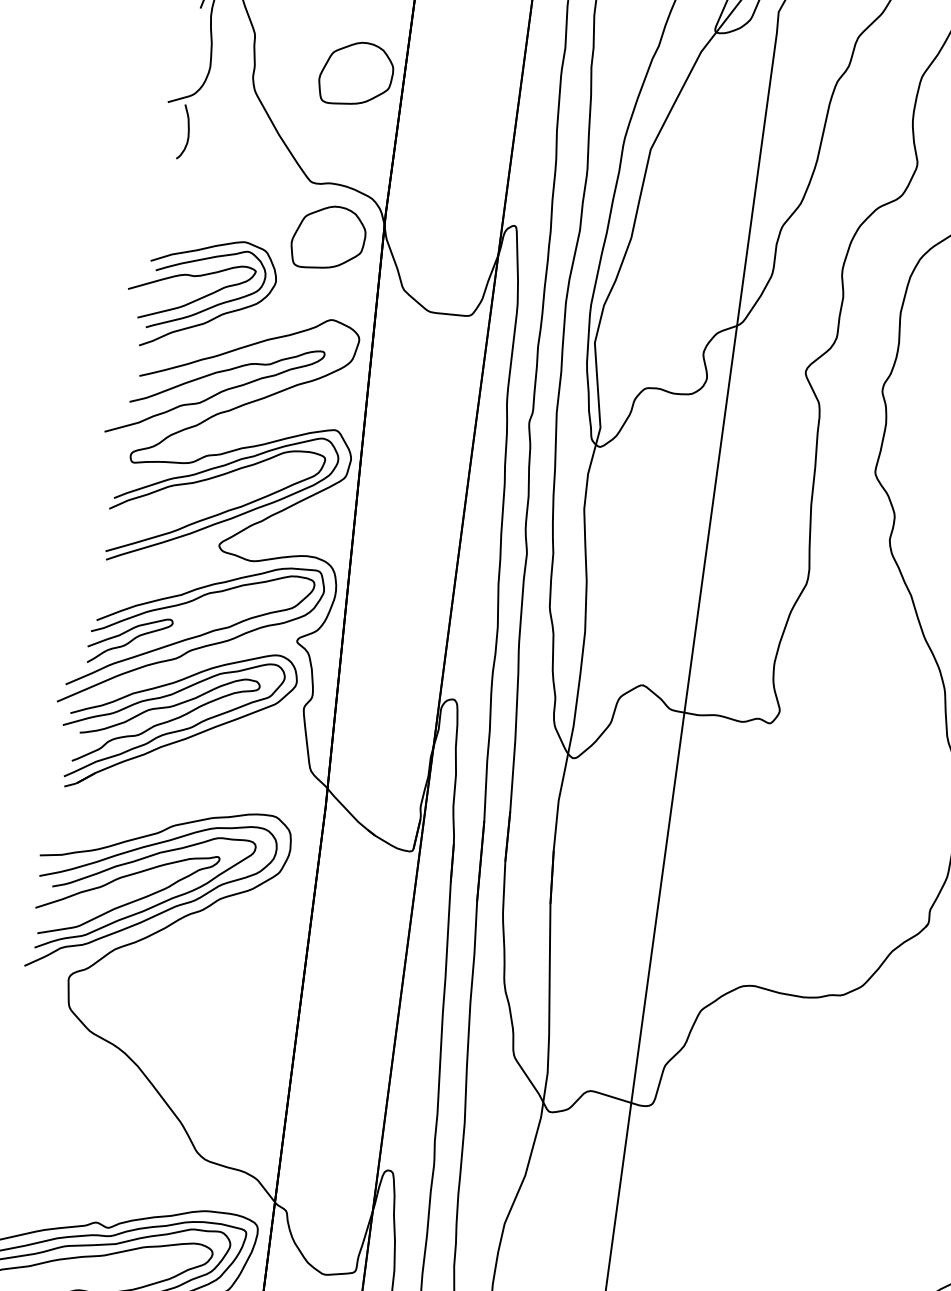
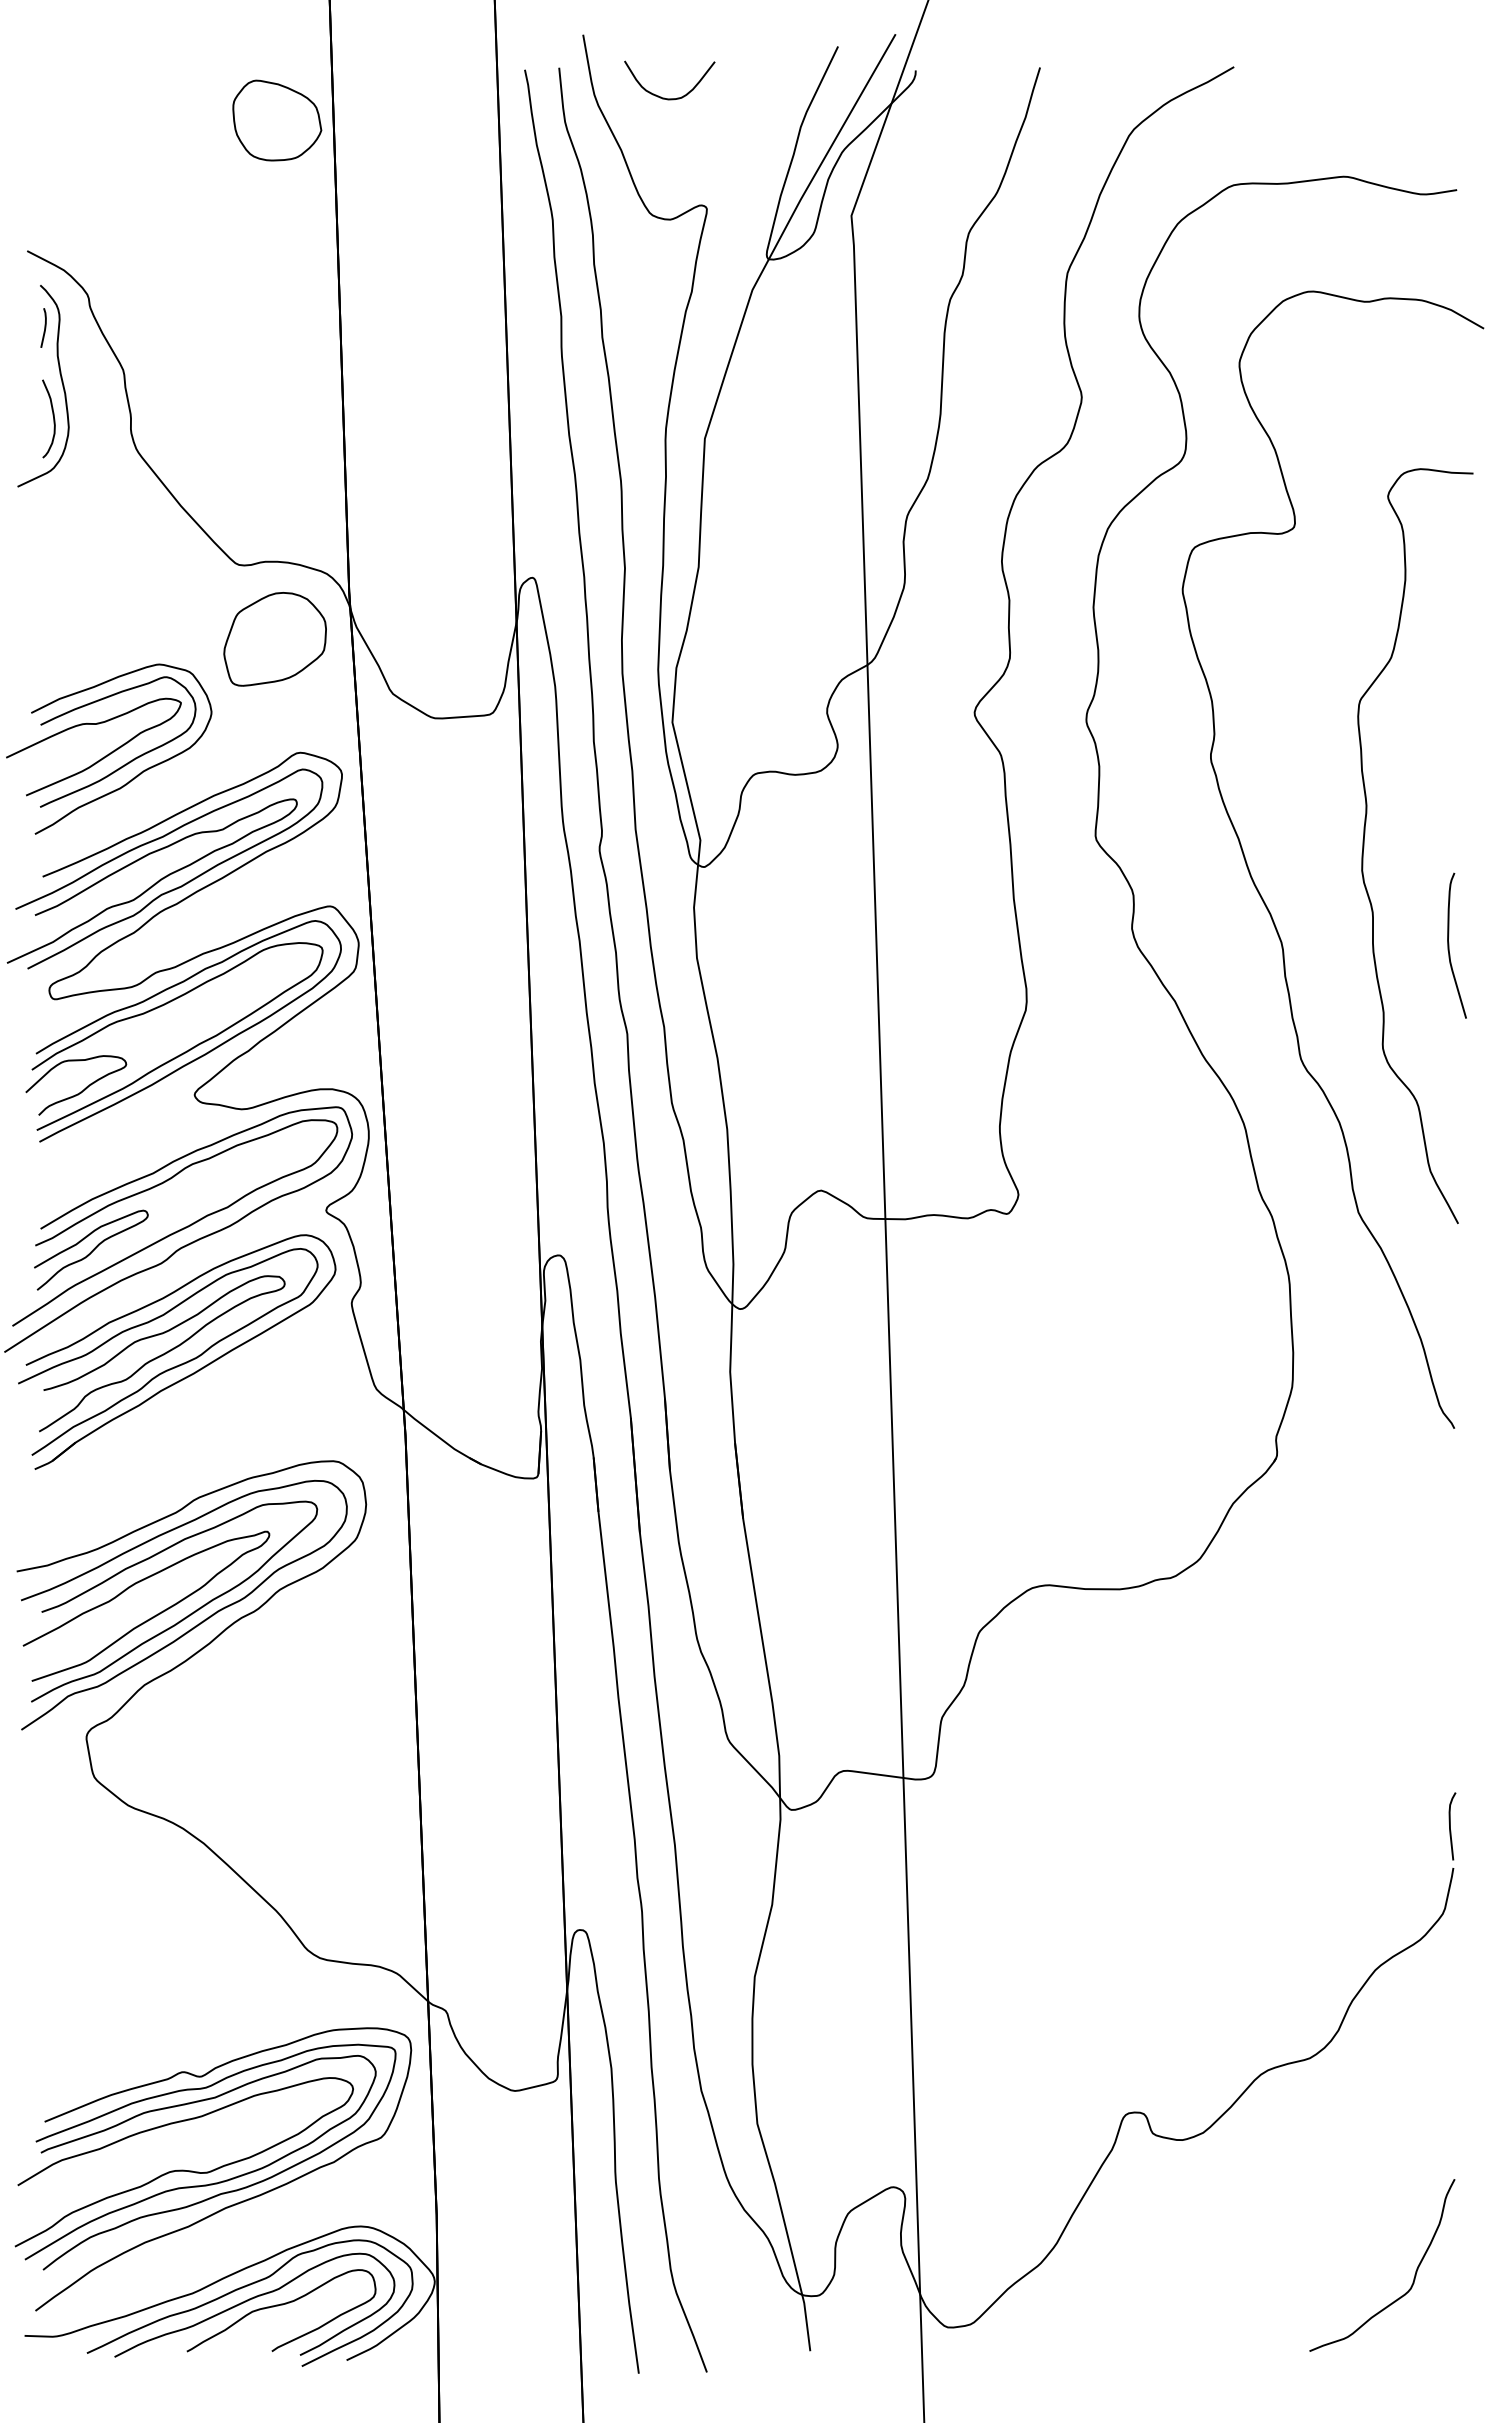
part: (355, 74) -> (274, 403), removed
curve: (187, 130) -> (52, 415), moved
curve: (232, 398) -> (178, 886), added
curve: (140, 529) -> (80, 1091), added

